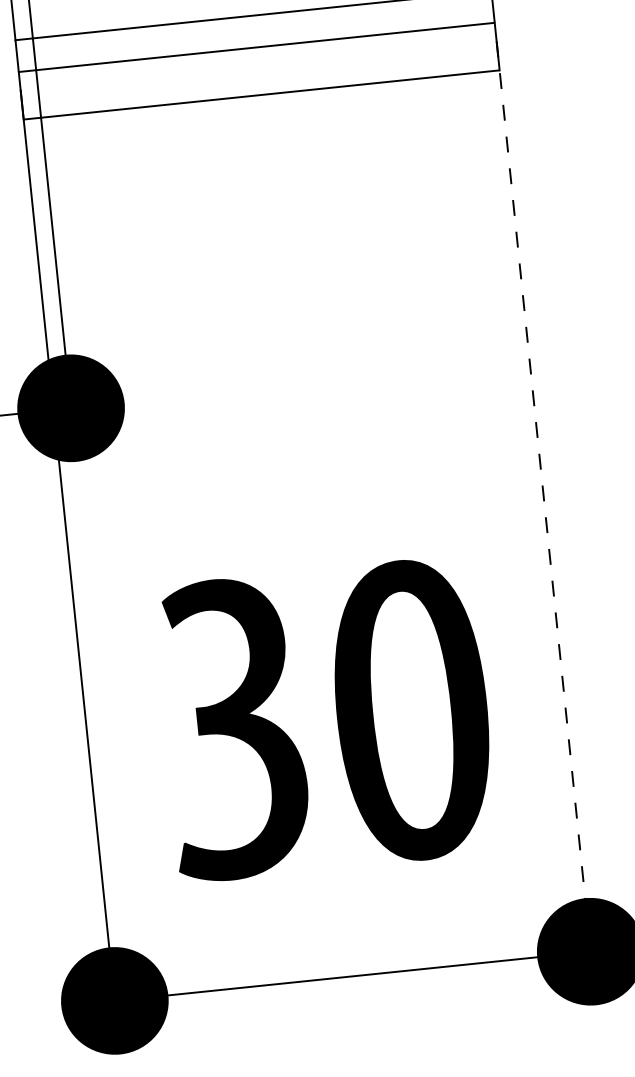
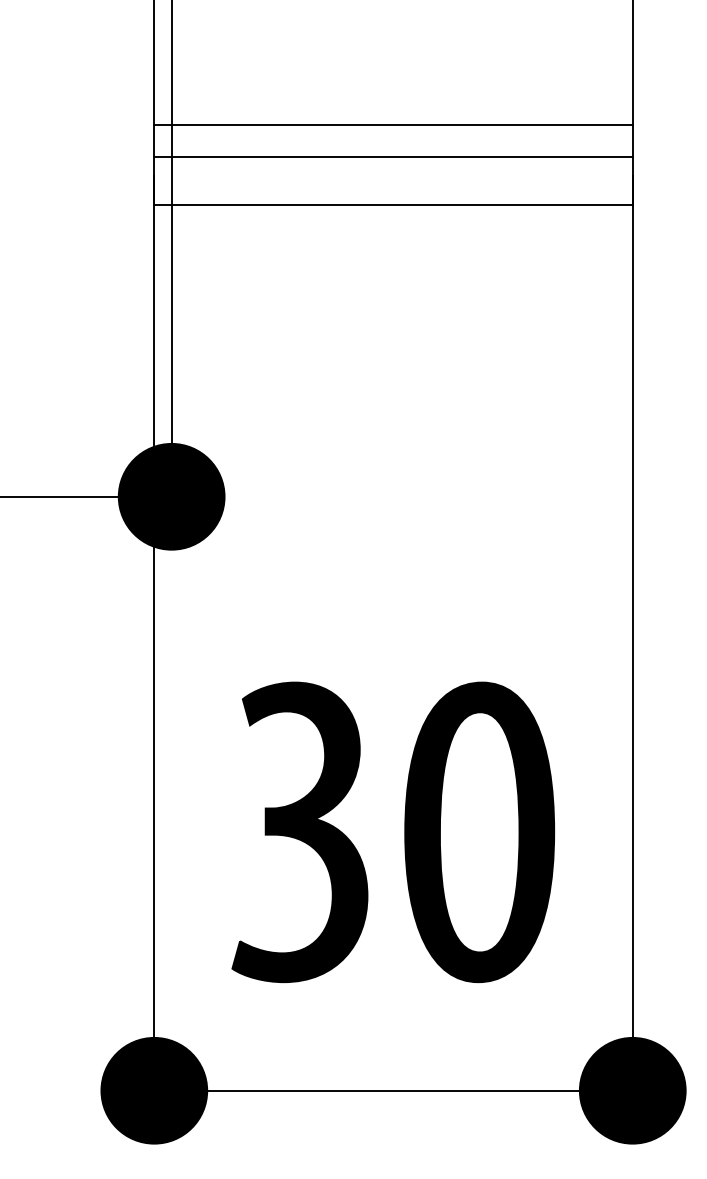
line: (543, 496) -> (632, 633), dashed -> solid

